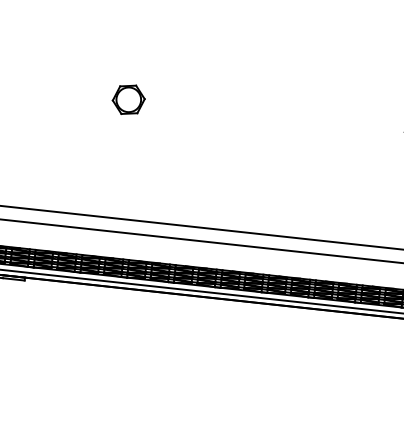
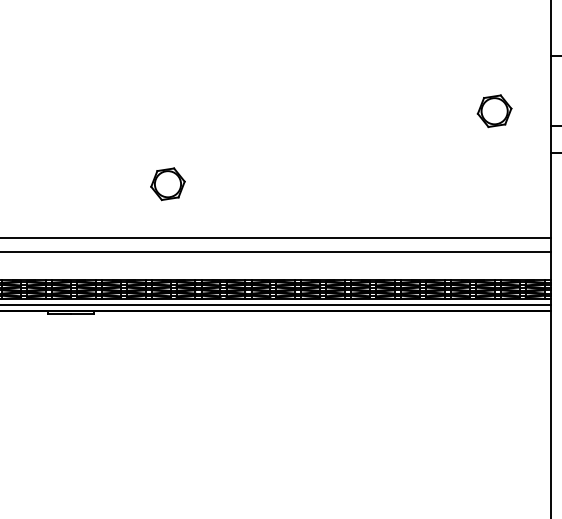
part: (128, 100) -> (167, 184), moved

